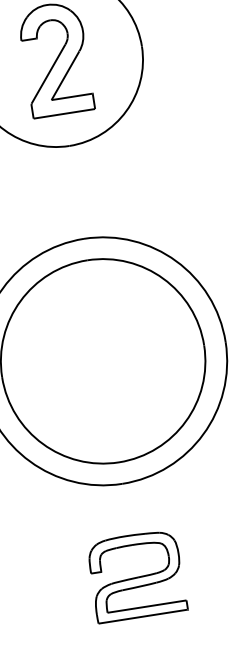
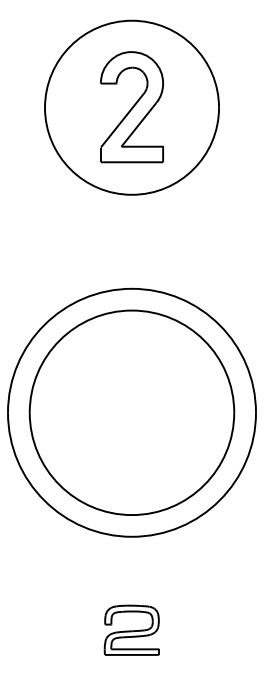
part: (136, 576) -> (131, 630), size x0.6

